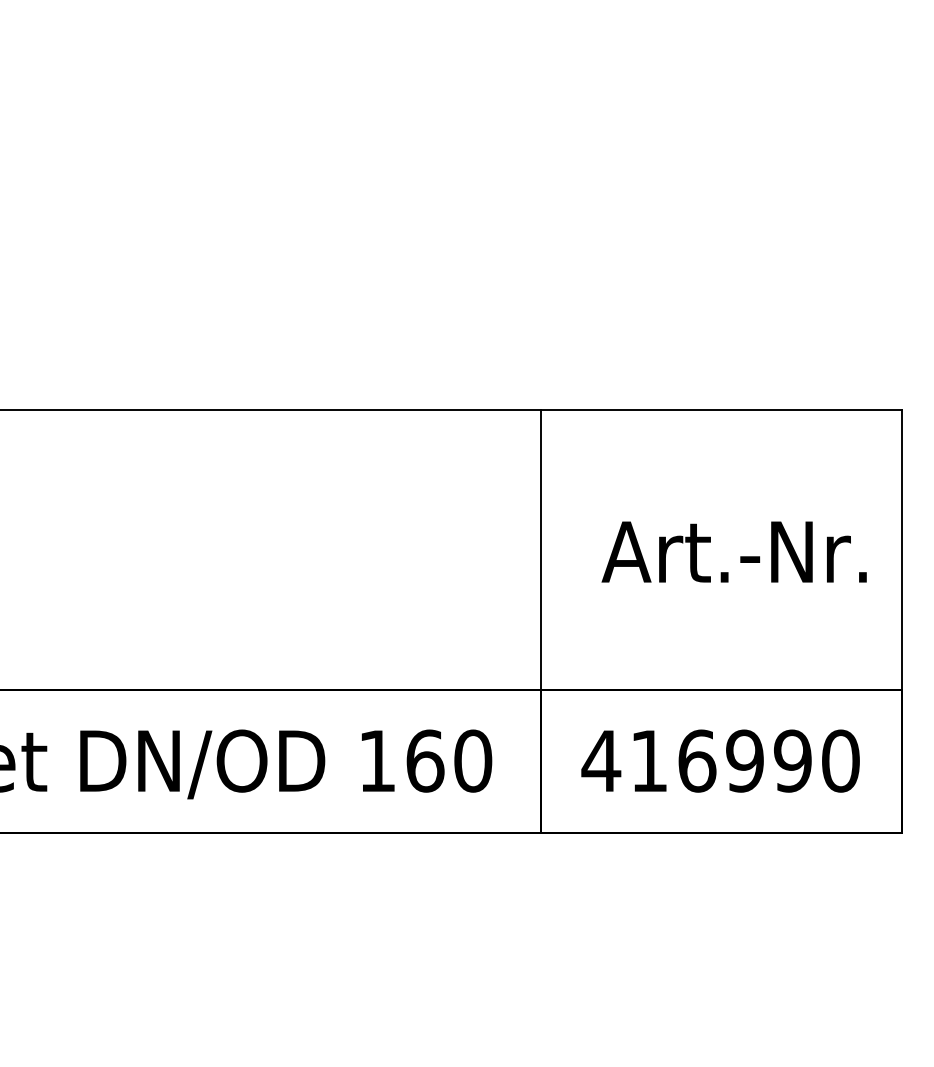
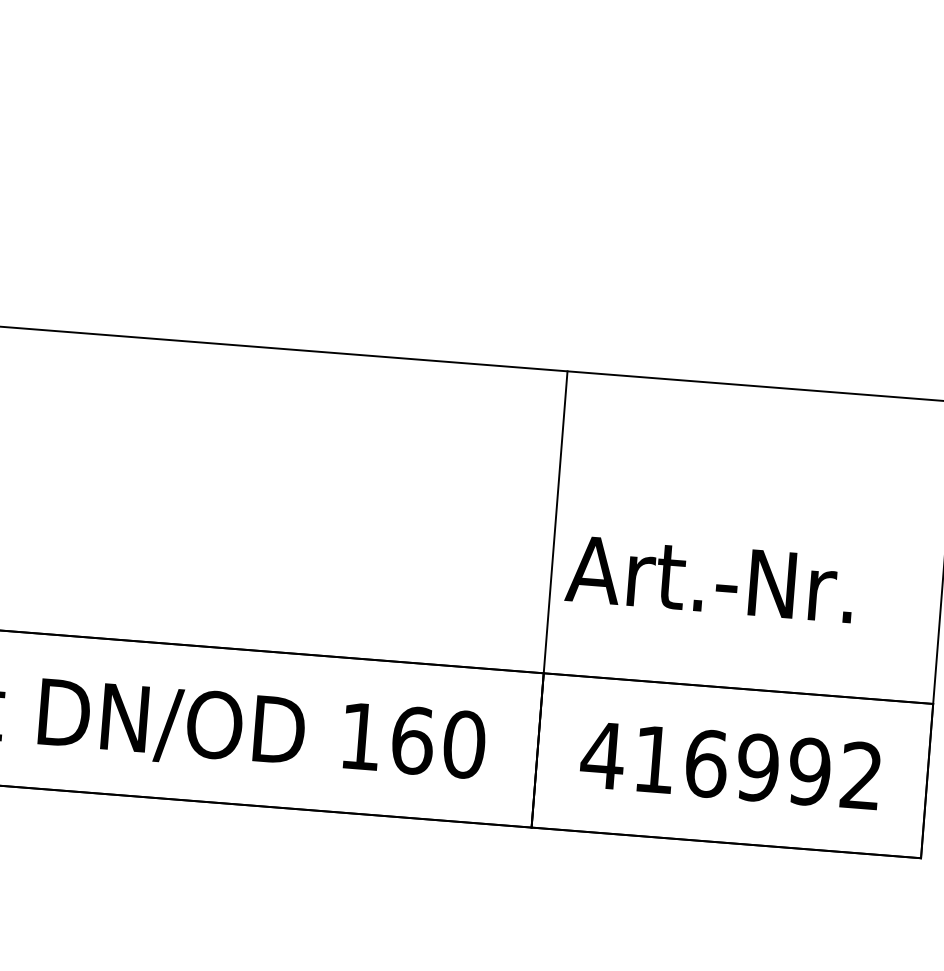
text: (733, 551) -> (709, 578), moved
text: (840, 760) -> (861, 775), 416990 -> 416992

